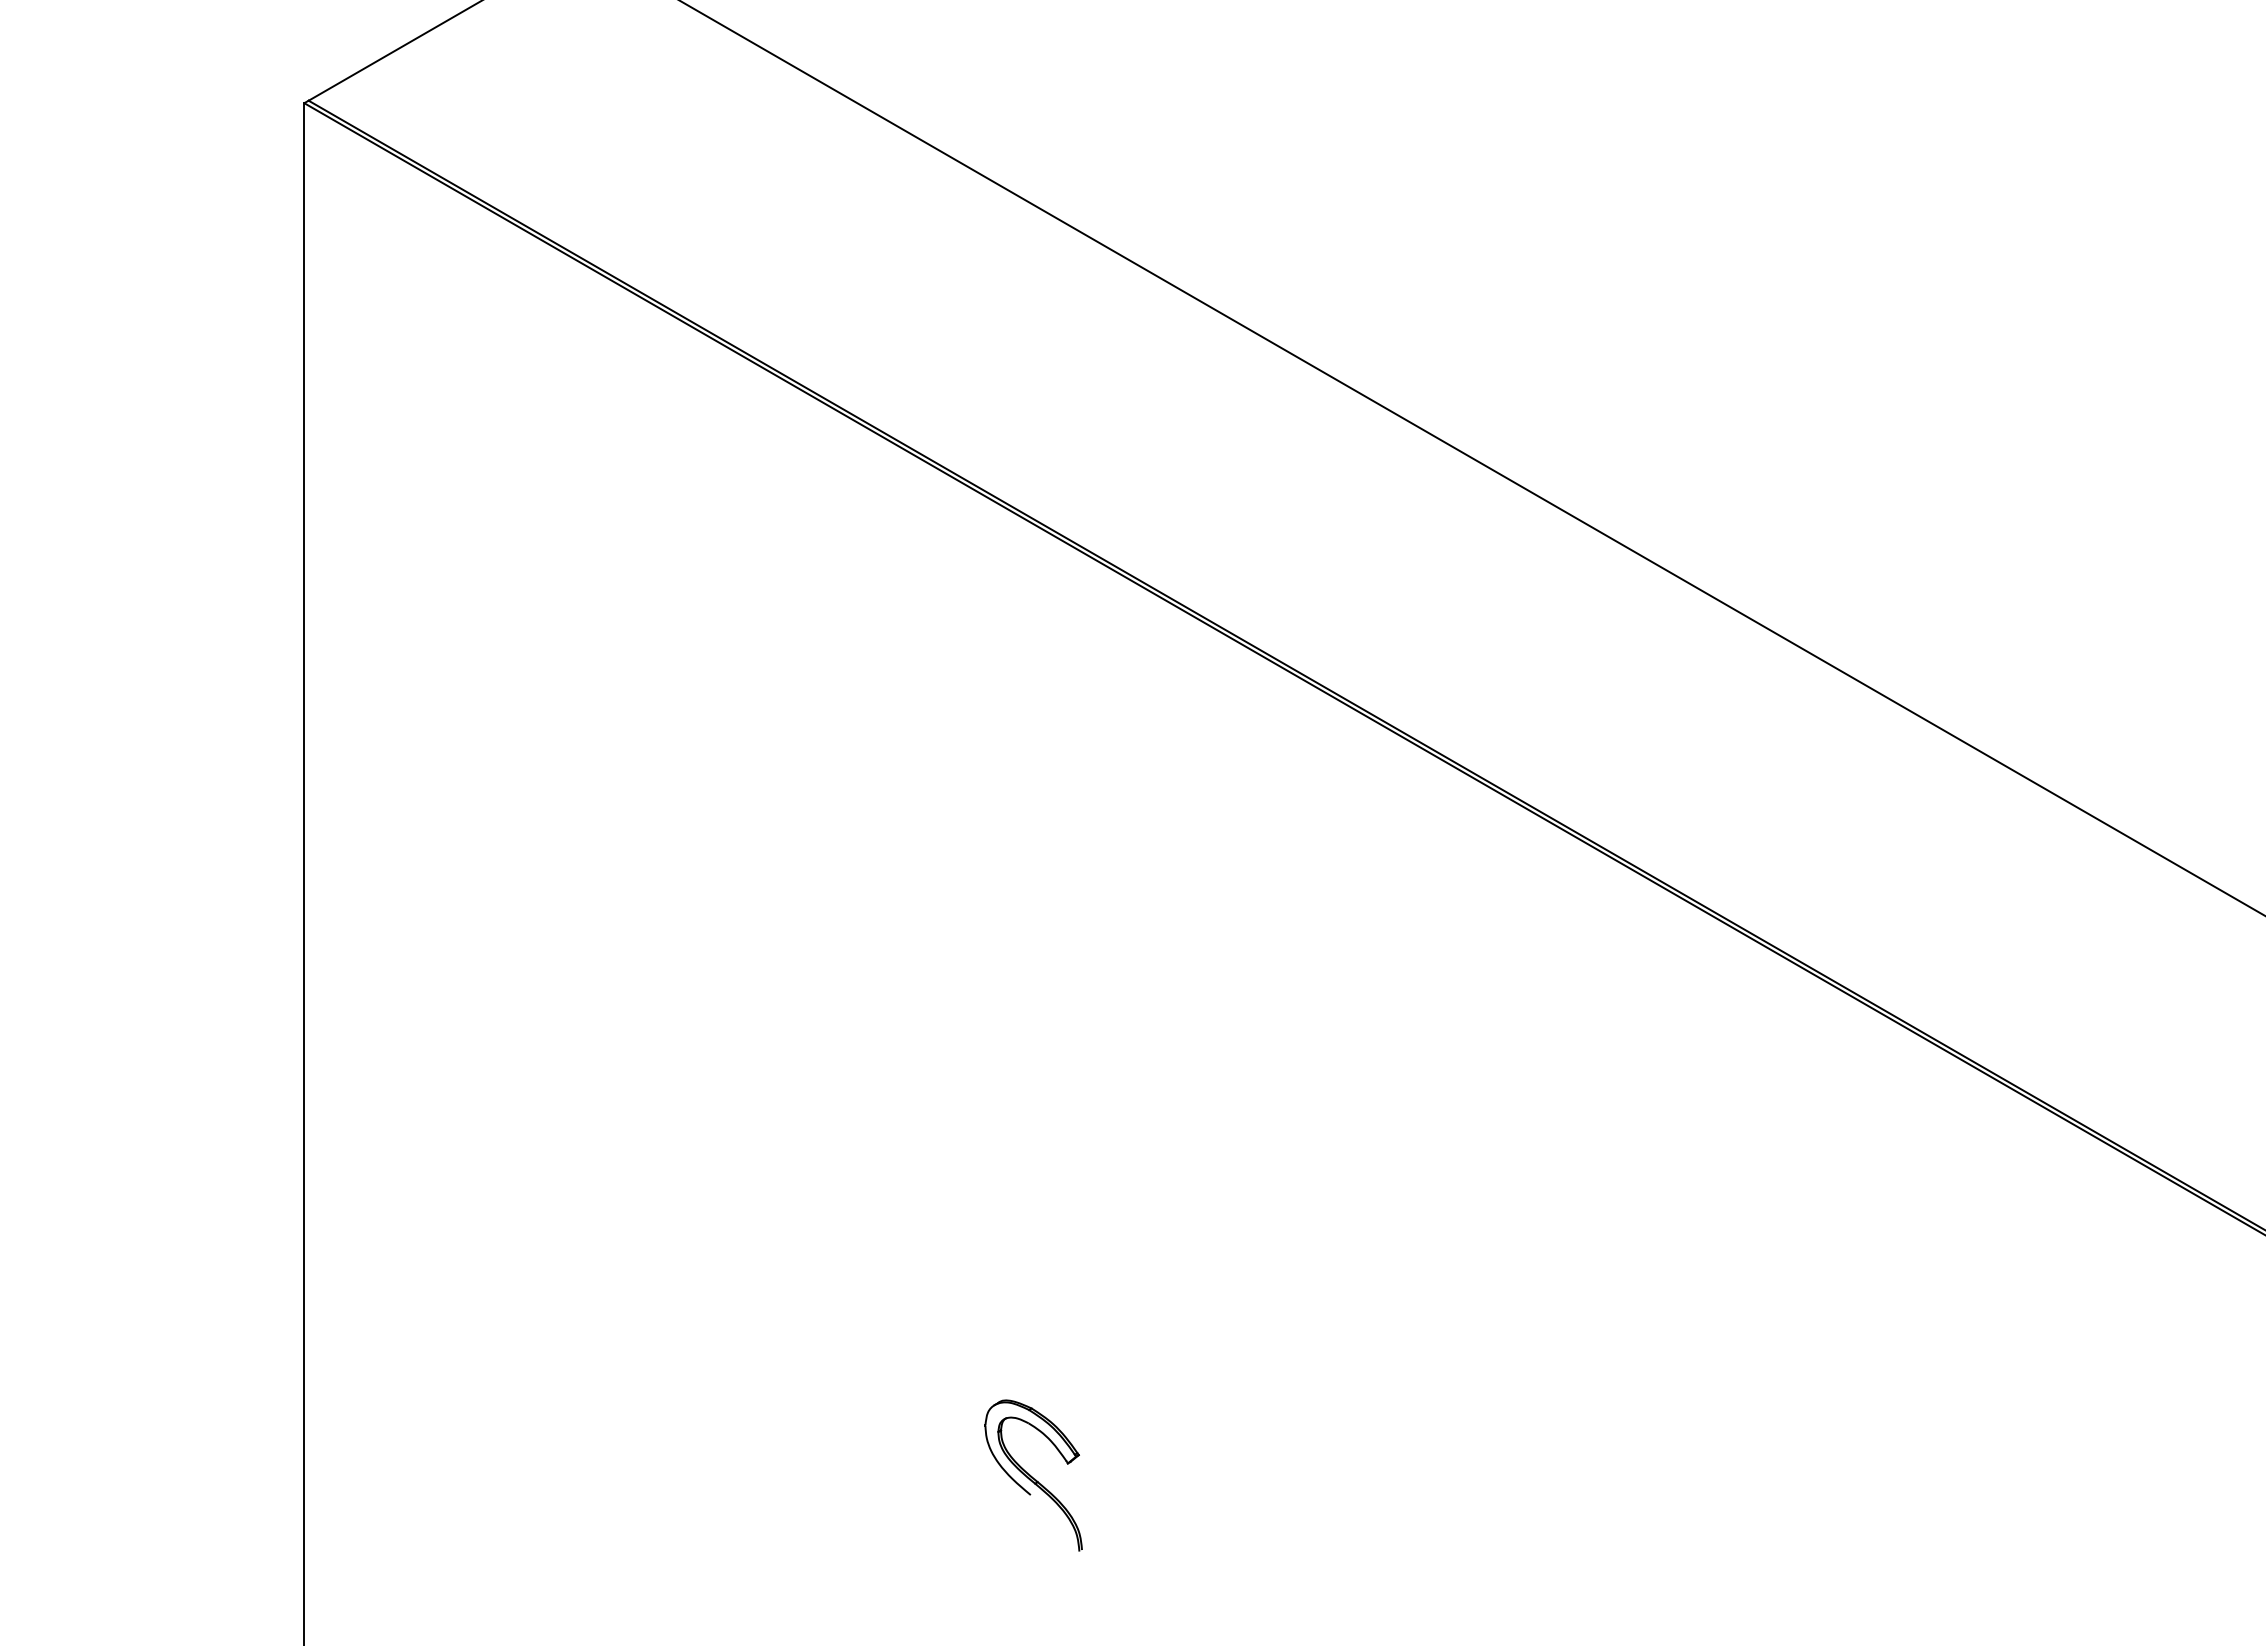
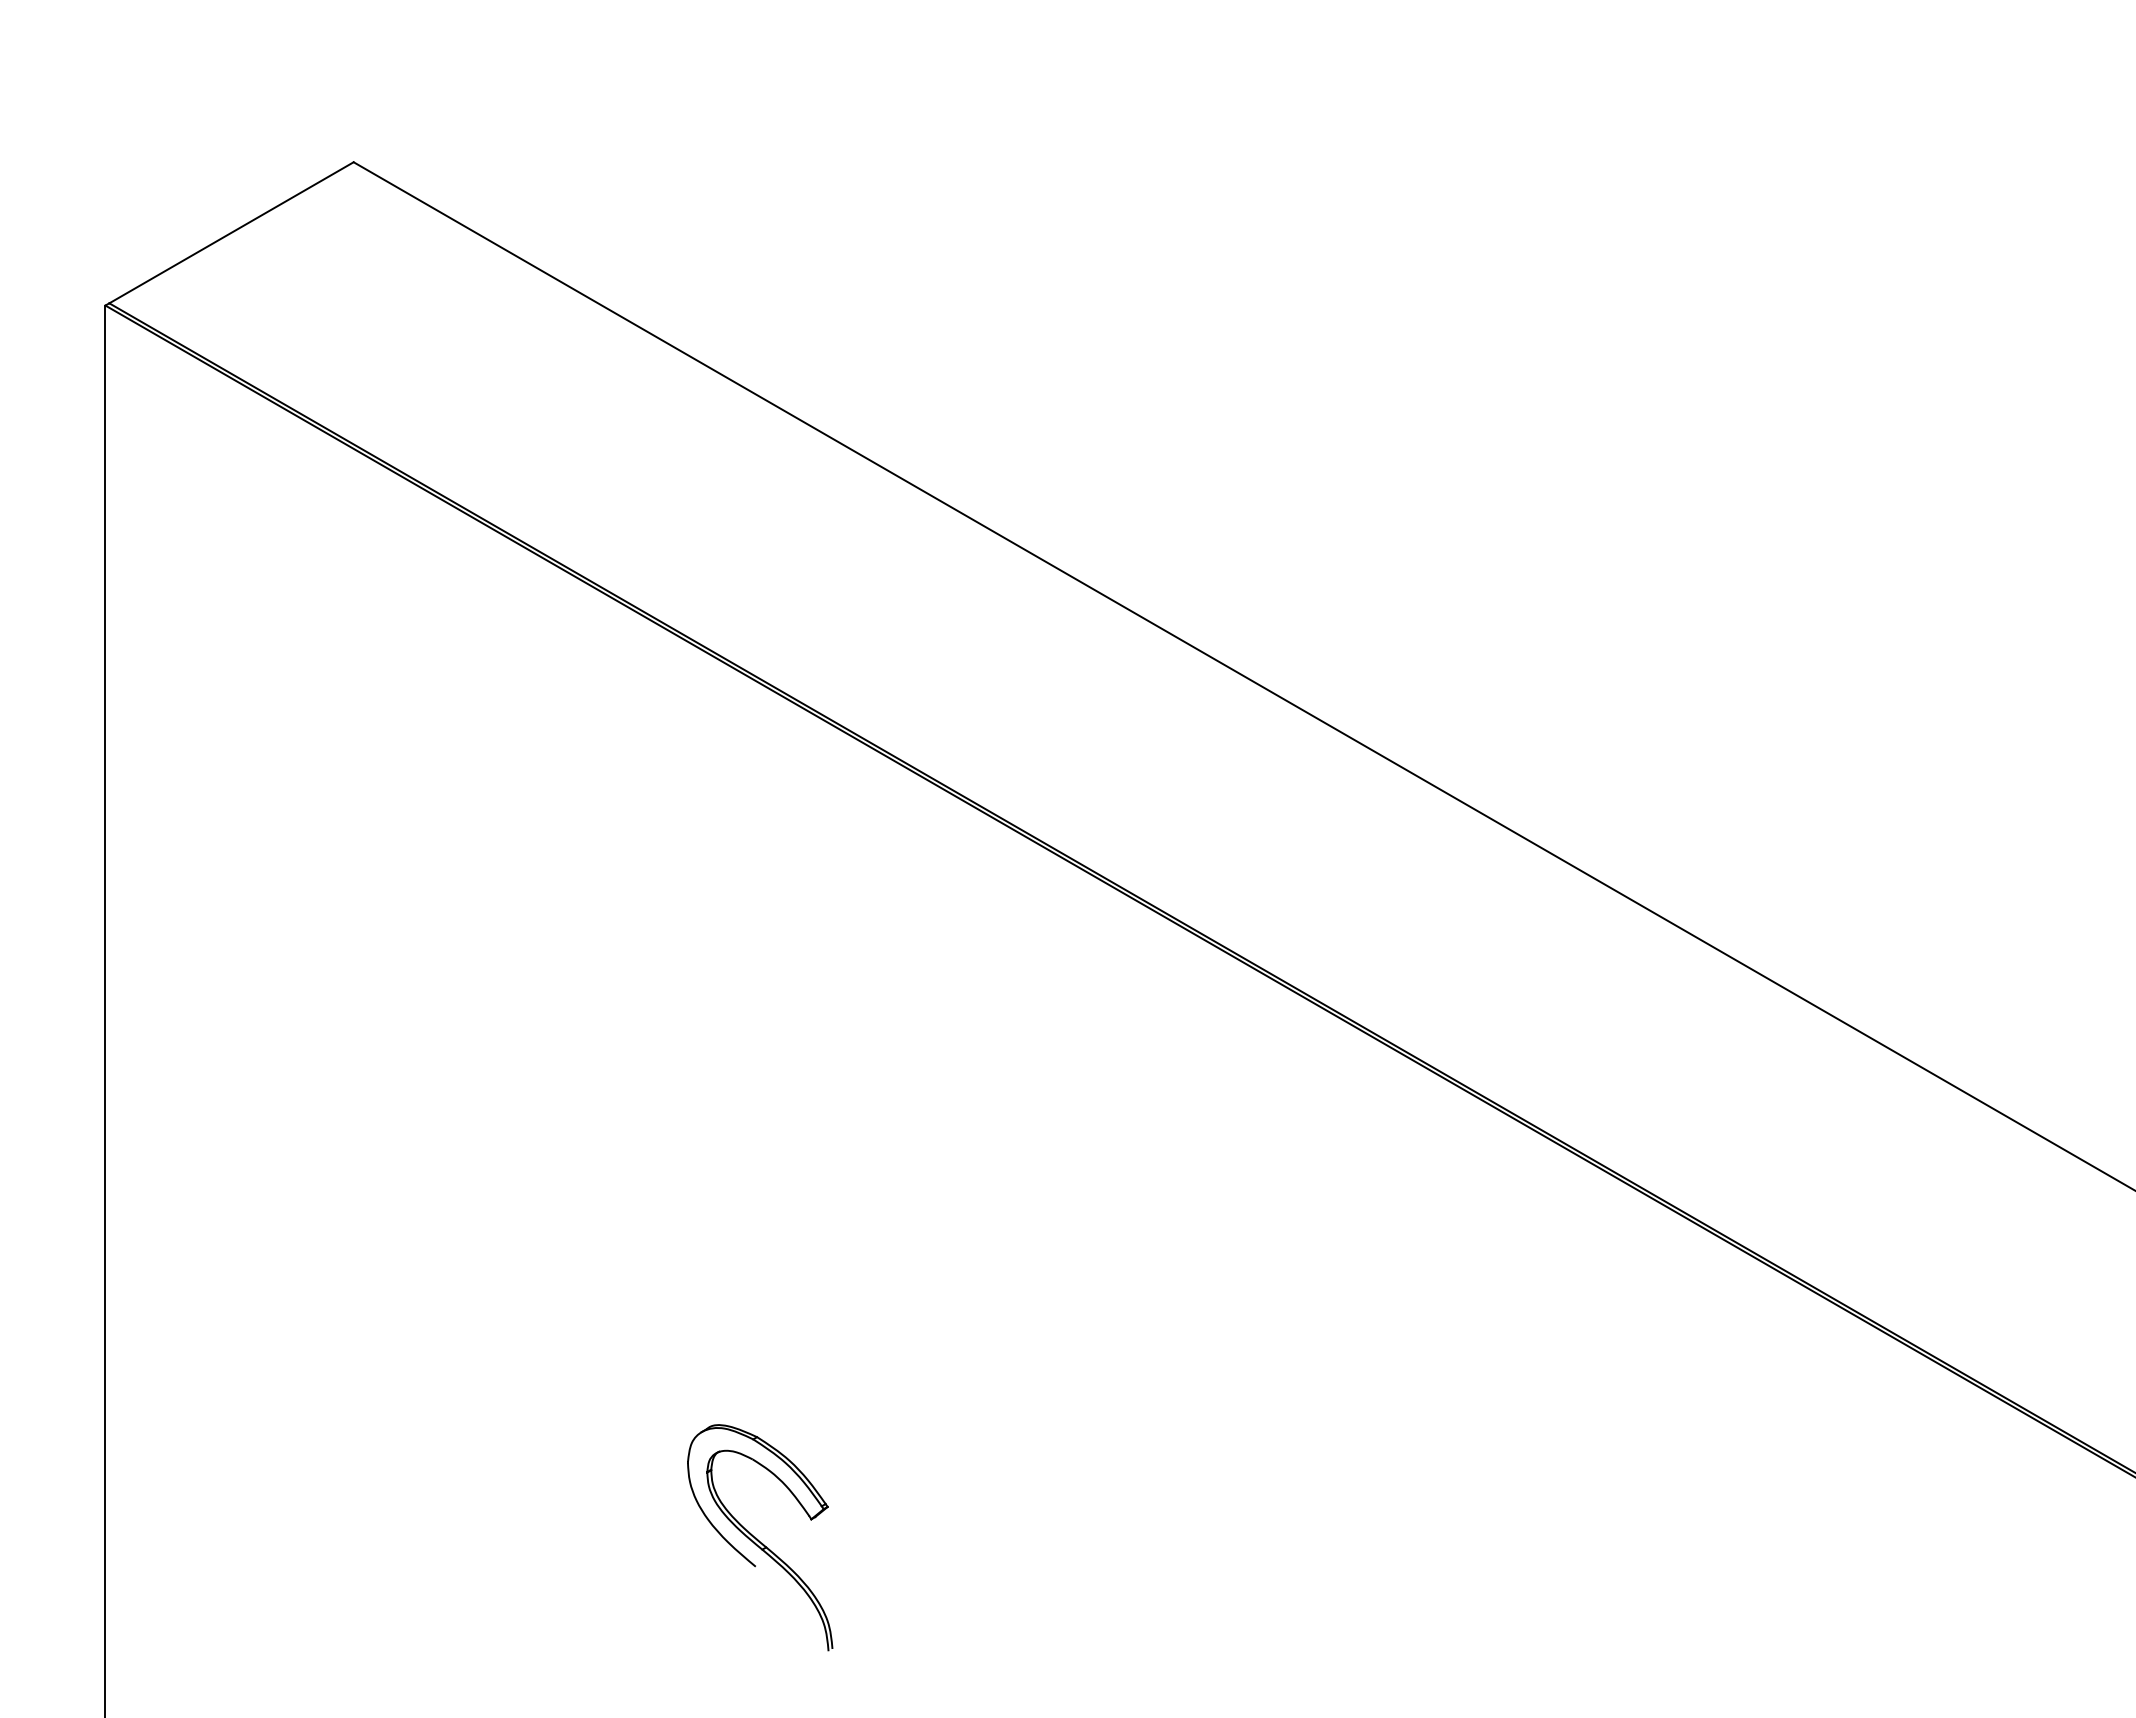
part: (1033, 1475) -> (760, 1537), size x1.67

